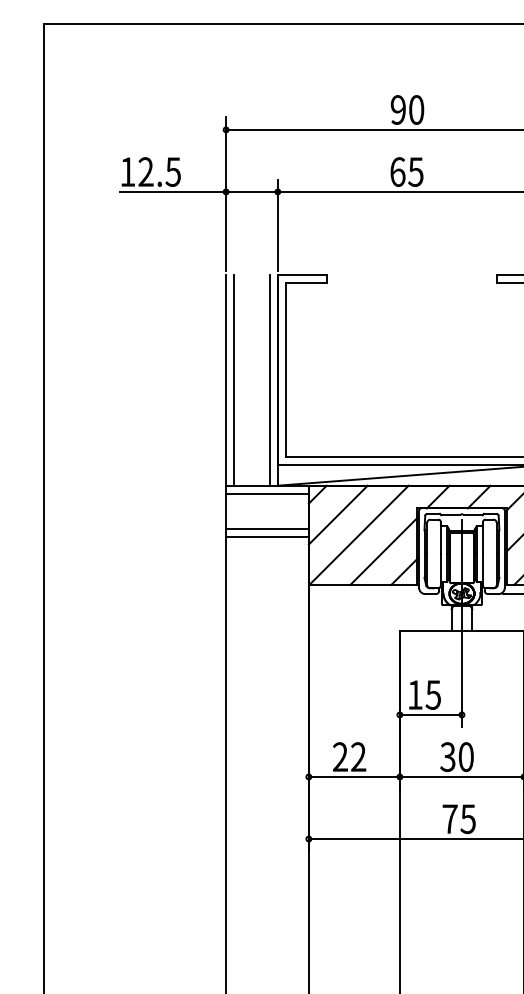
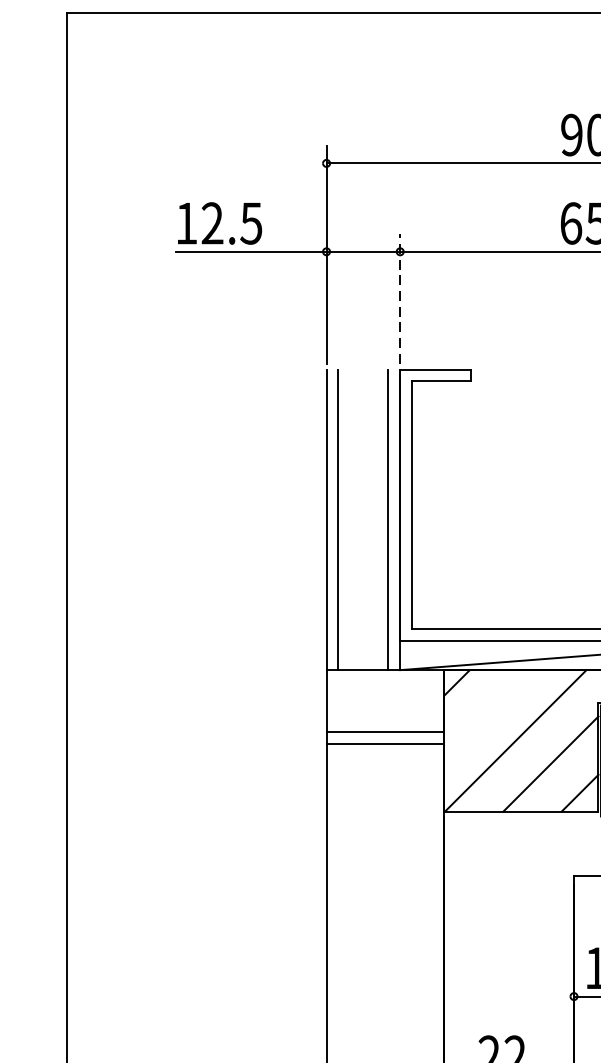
line: (277, 225) -> (399, 299), solid -> dashed
line: (267, 493) -> (385, 681), removed
line: (337, 514) -> (485, 711), removed

